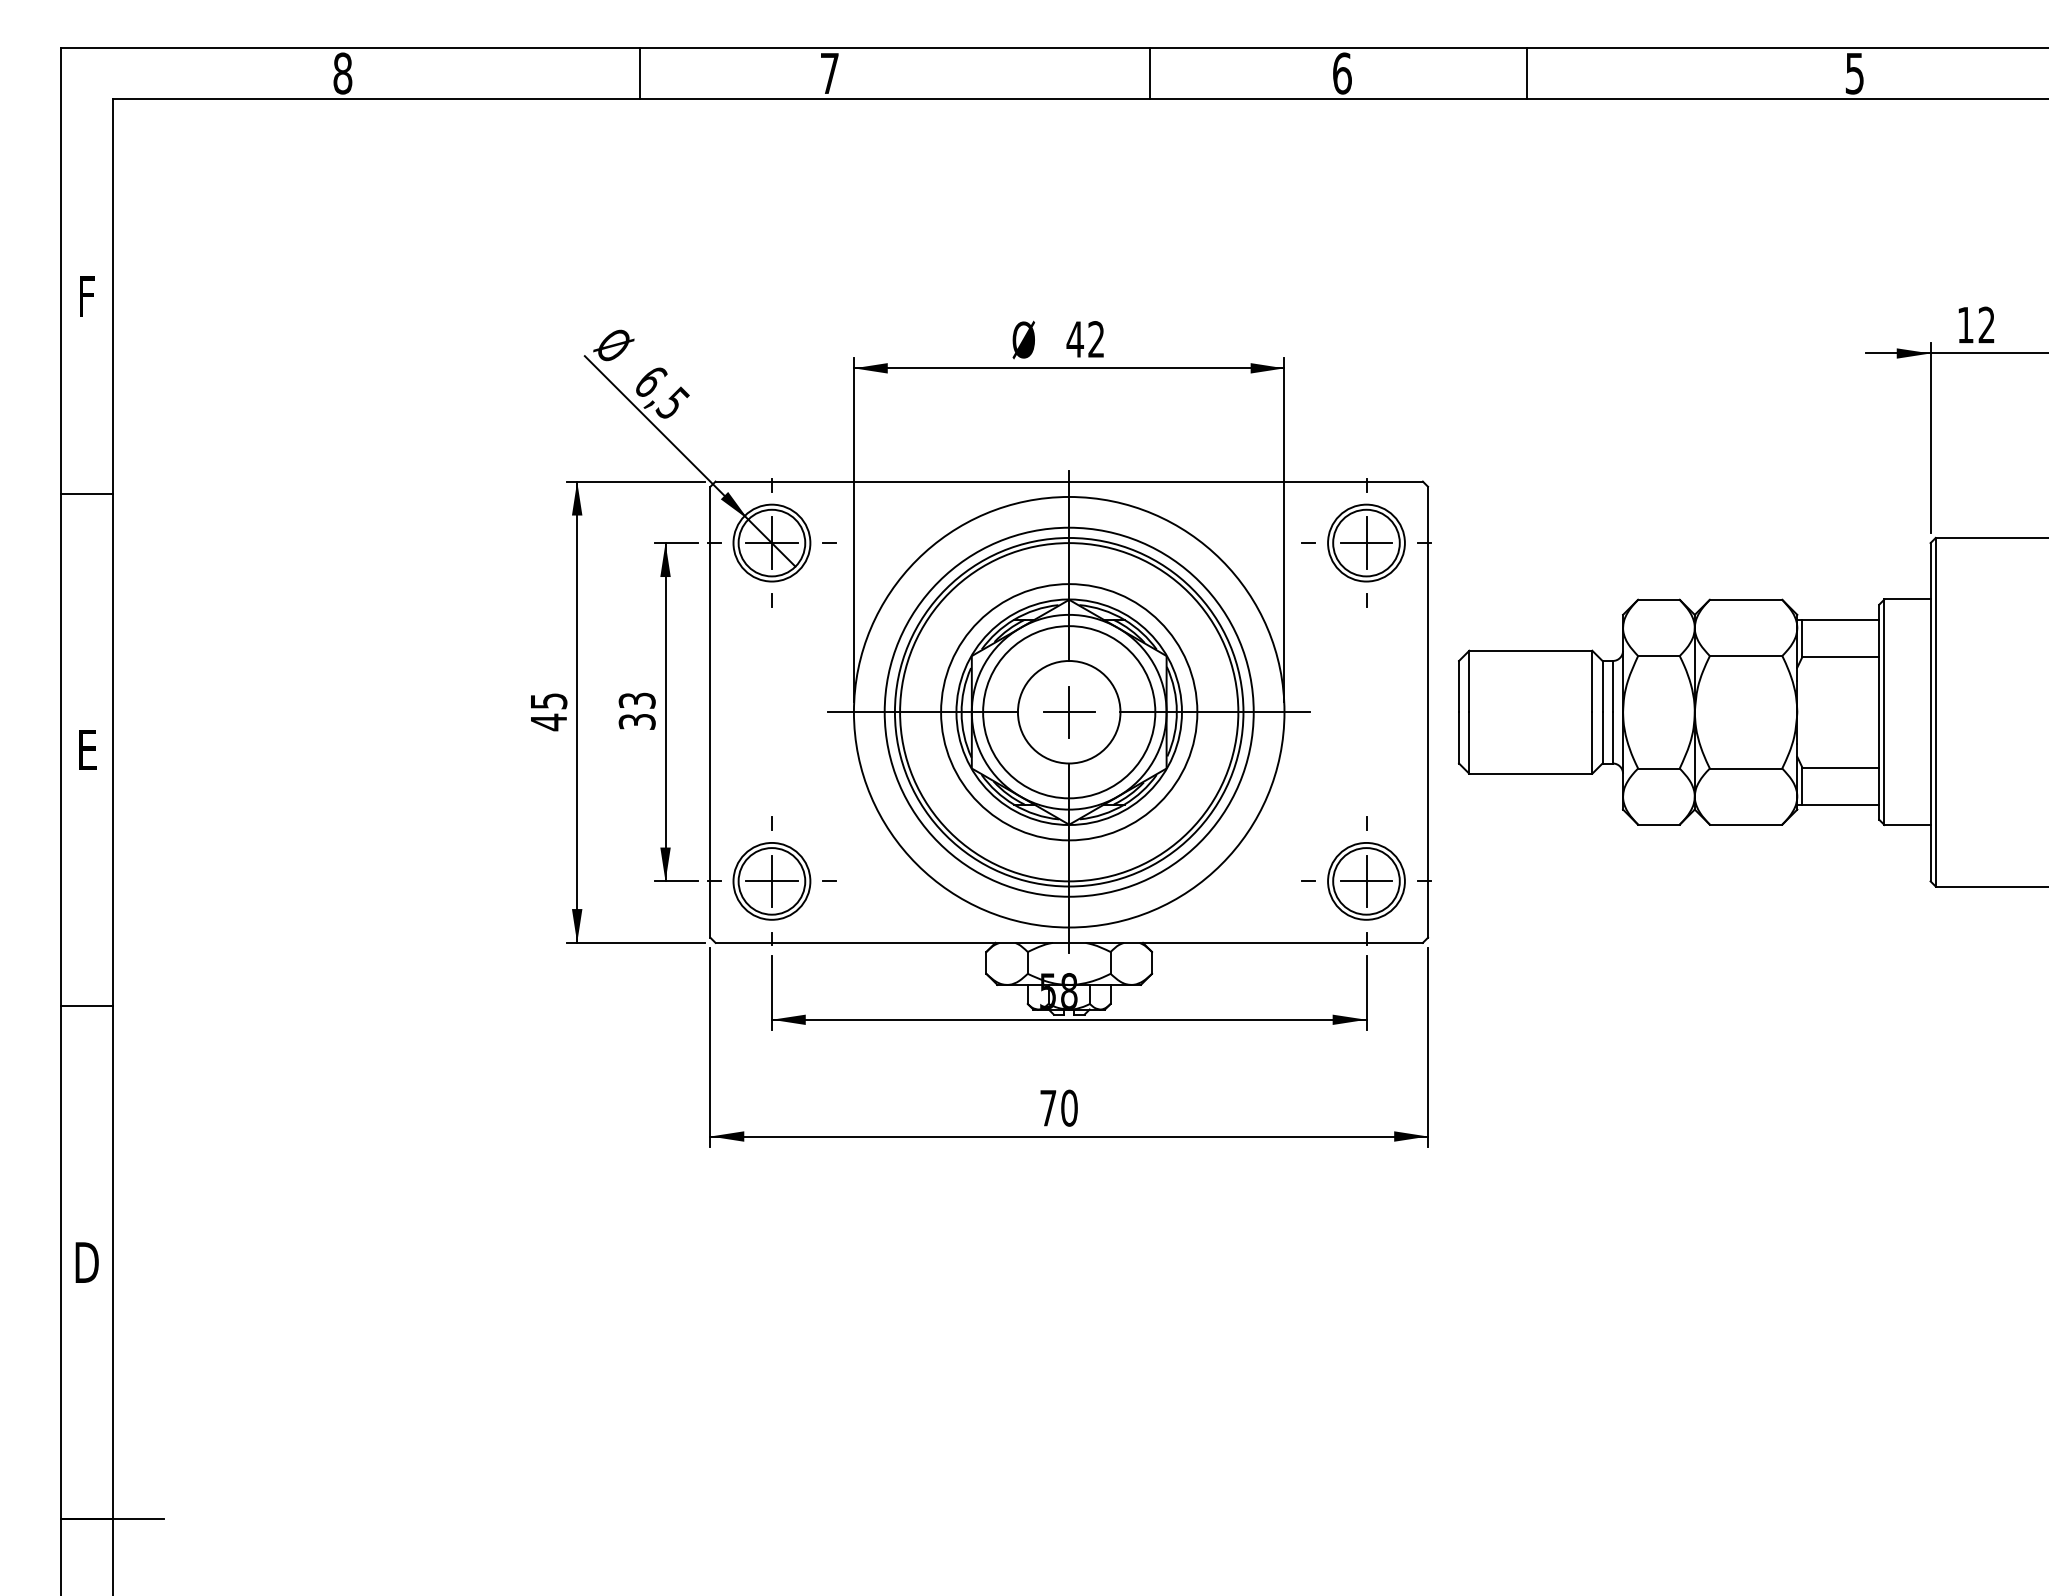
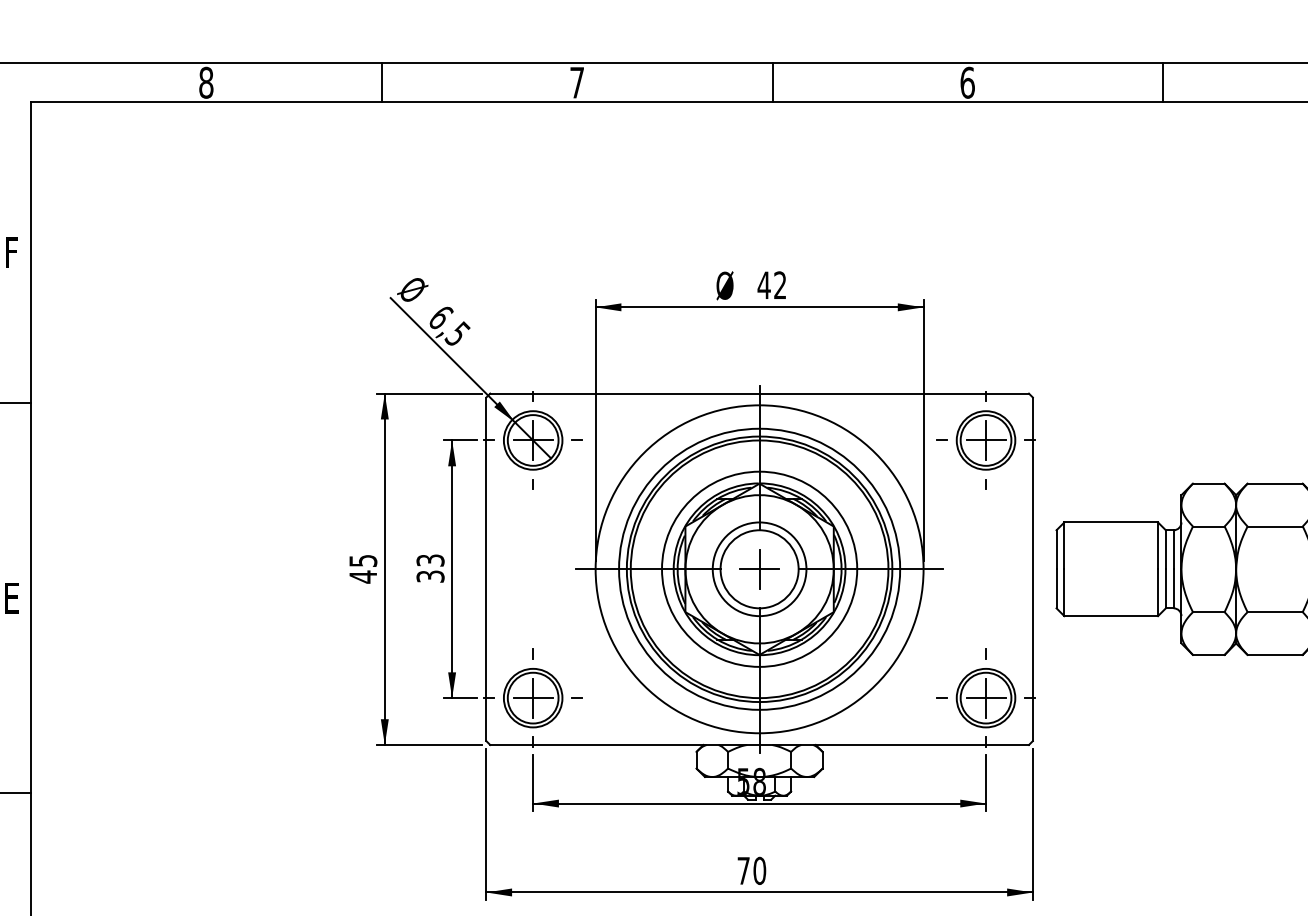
line: (640, 73) -> (382, 82), moved
line: (1149, 73) -> (772, 82), moved
line: (1527, 73) -> (1163, 82), moved
circle: (1068, 711) -> (759, 568), size x0.71

